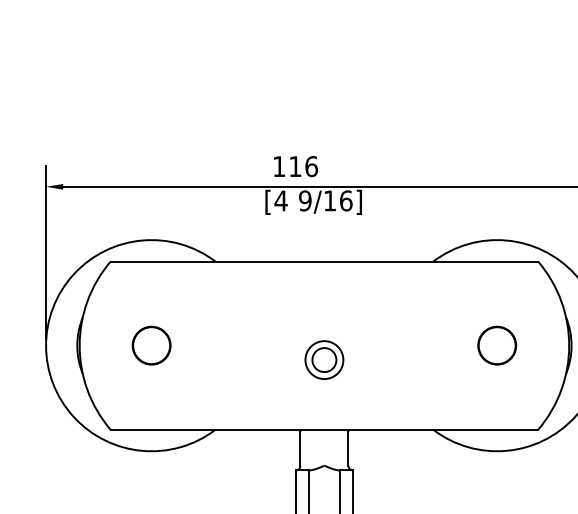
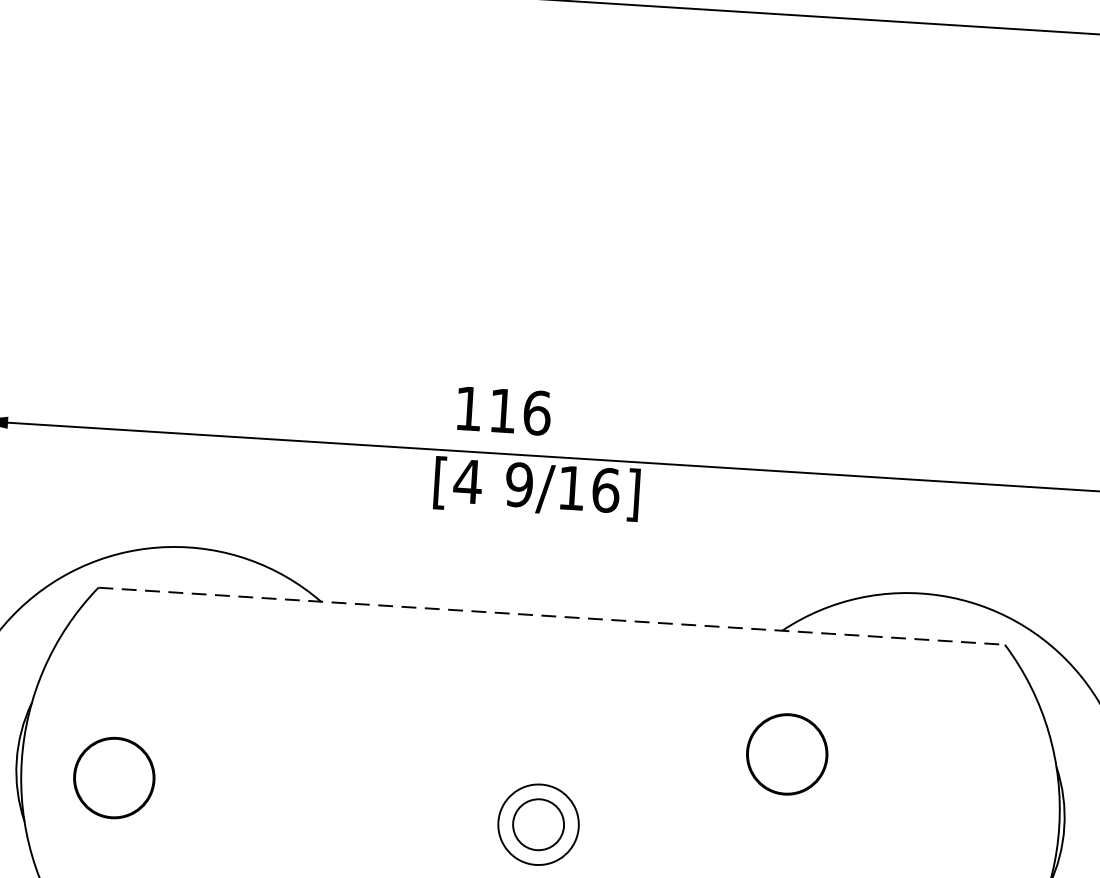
line: (324, 261) -> (551, 615), solid -> dashed
part: (151, 345) -> (114, 777), moved
part: (496, 345) -> (785, 753), moved

